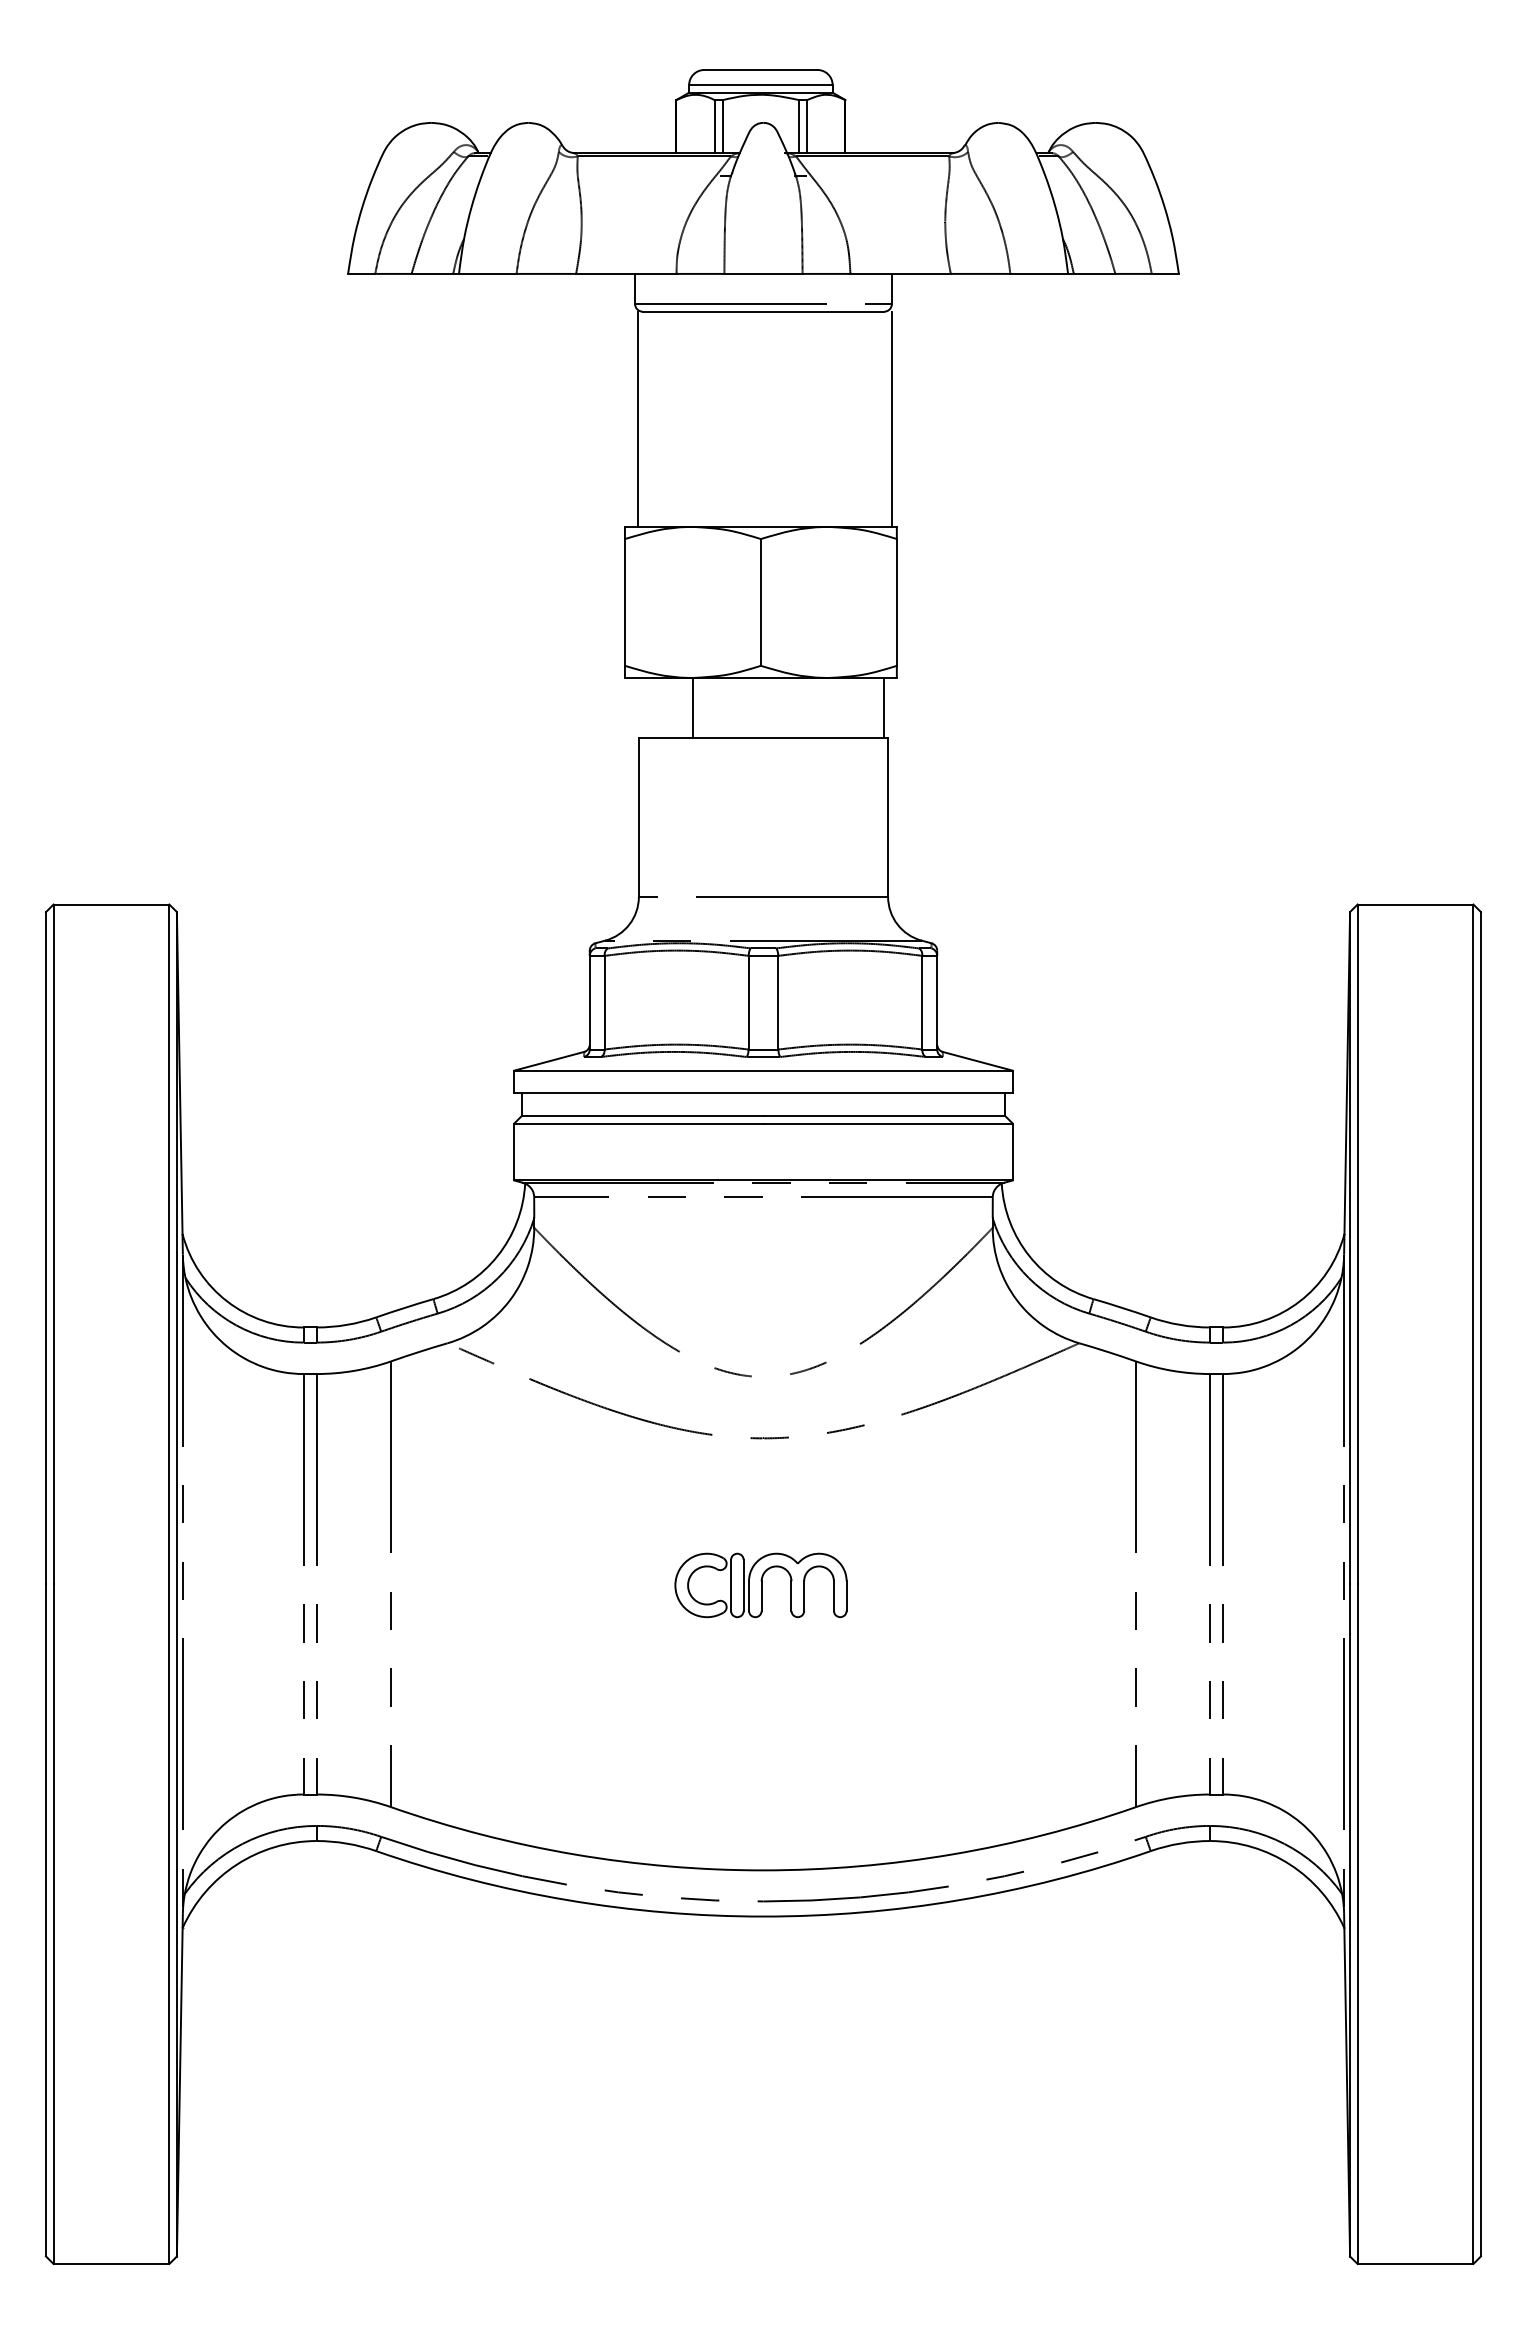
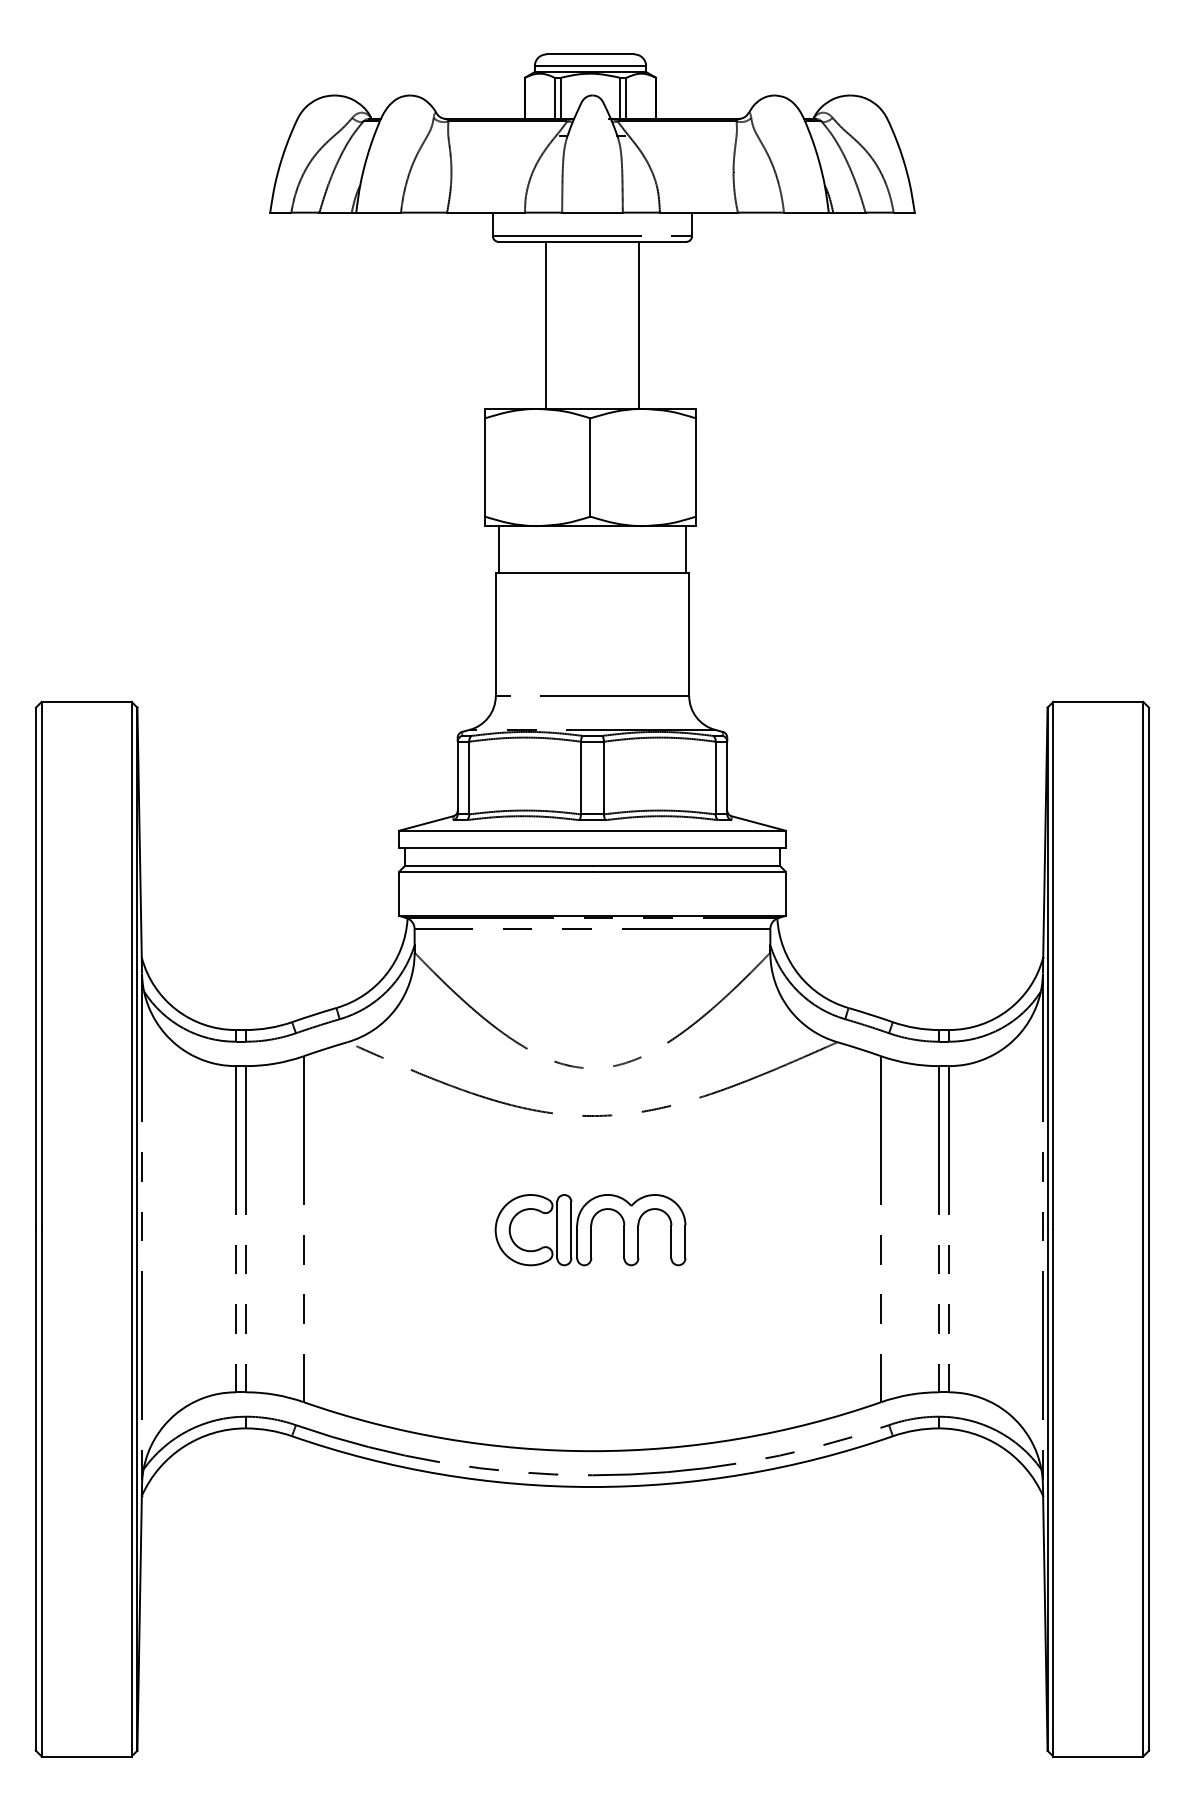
line: (638, 418) -> (545, 324), moved
line: (891, 418) -> (639, 324), moved
line: (692, 707) -> (498, 549), moved
part: (760, 1585) -> (590, 1230), size x1.43

